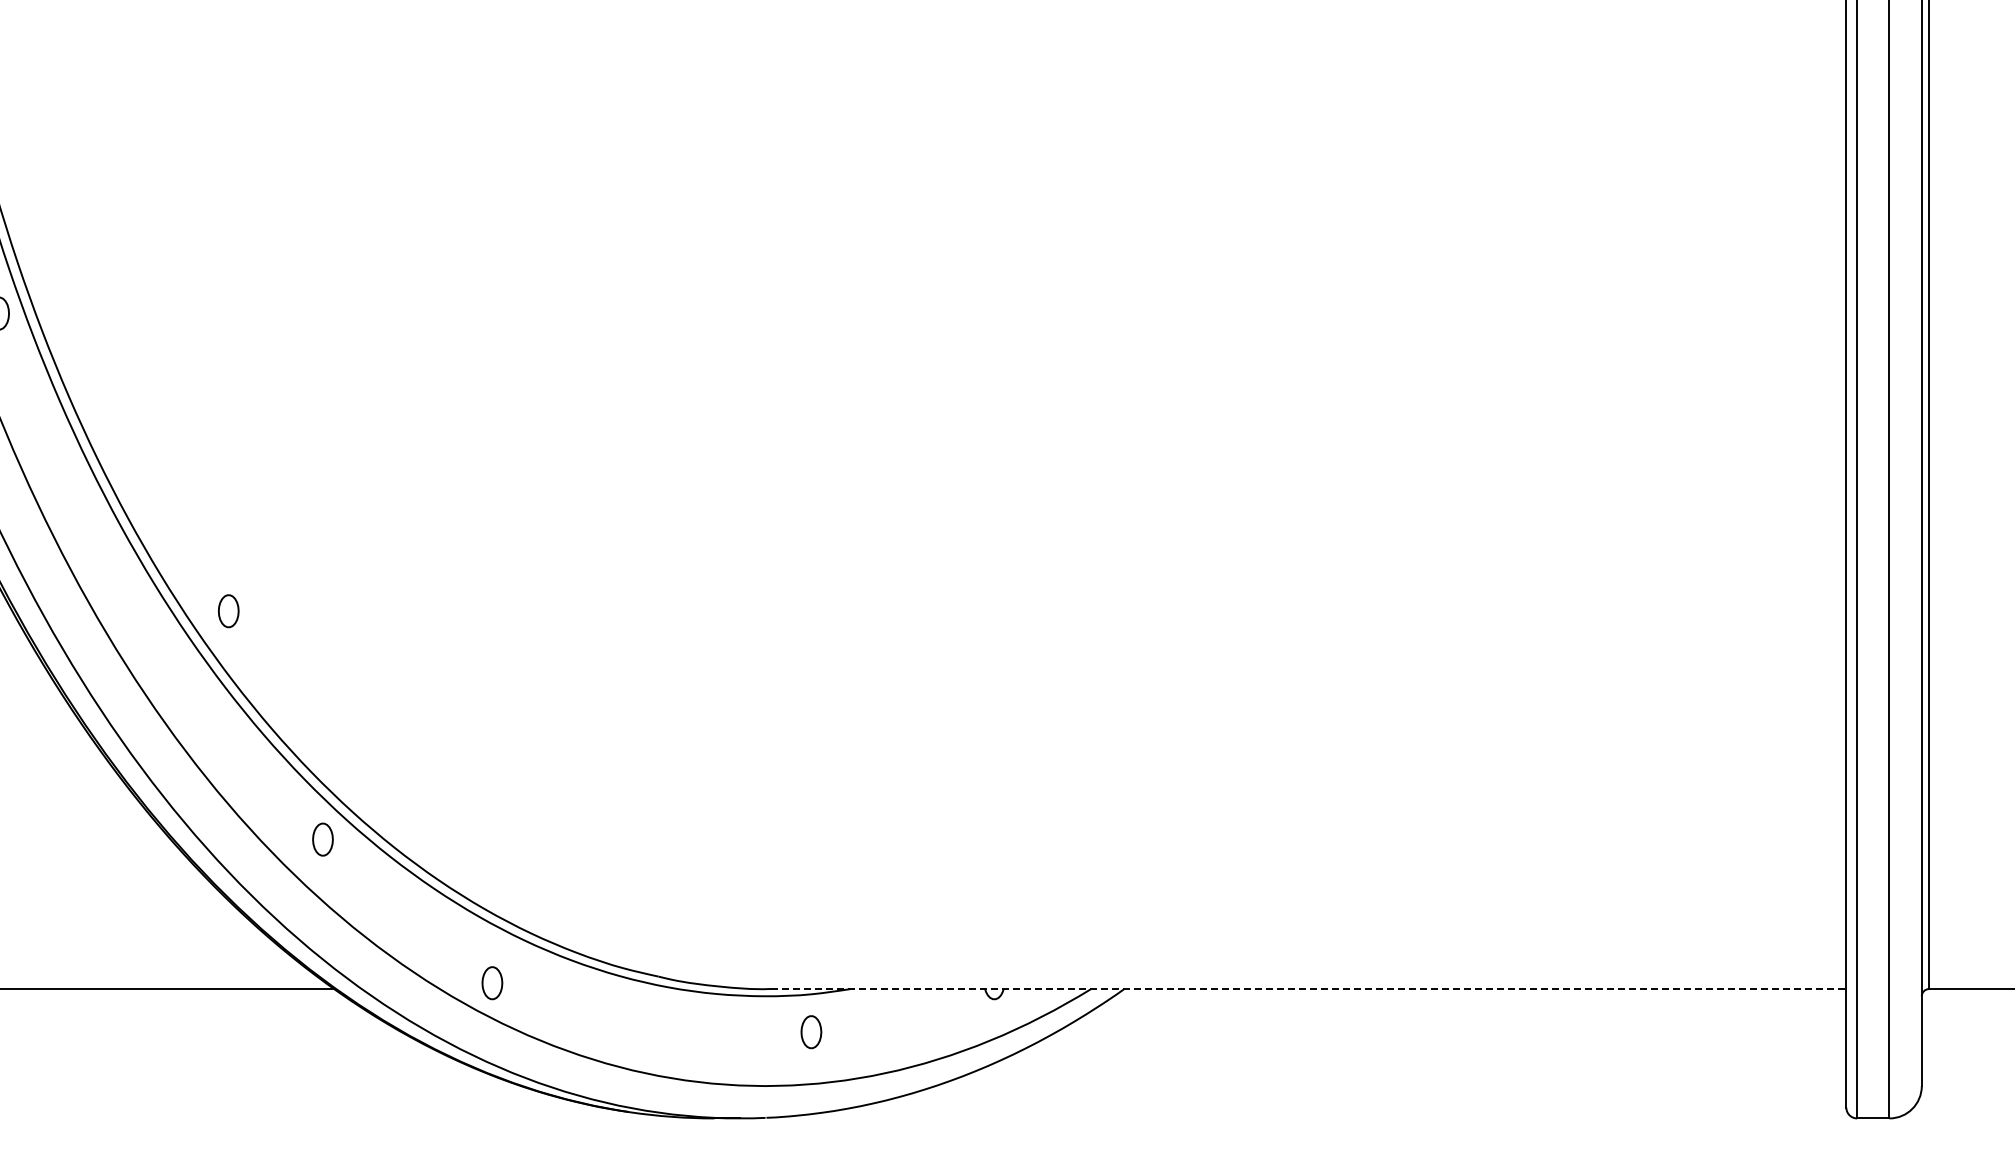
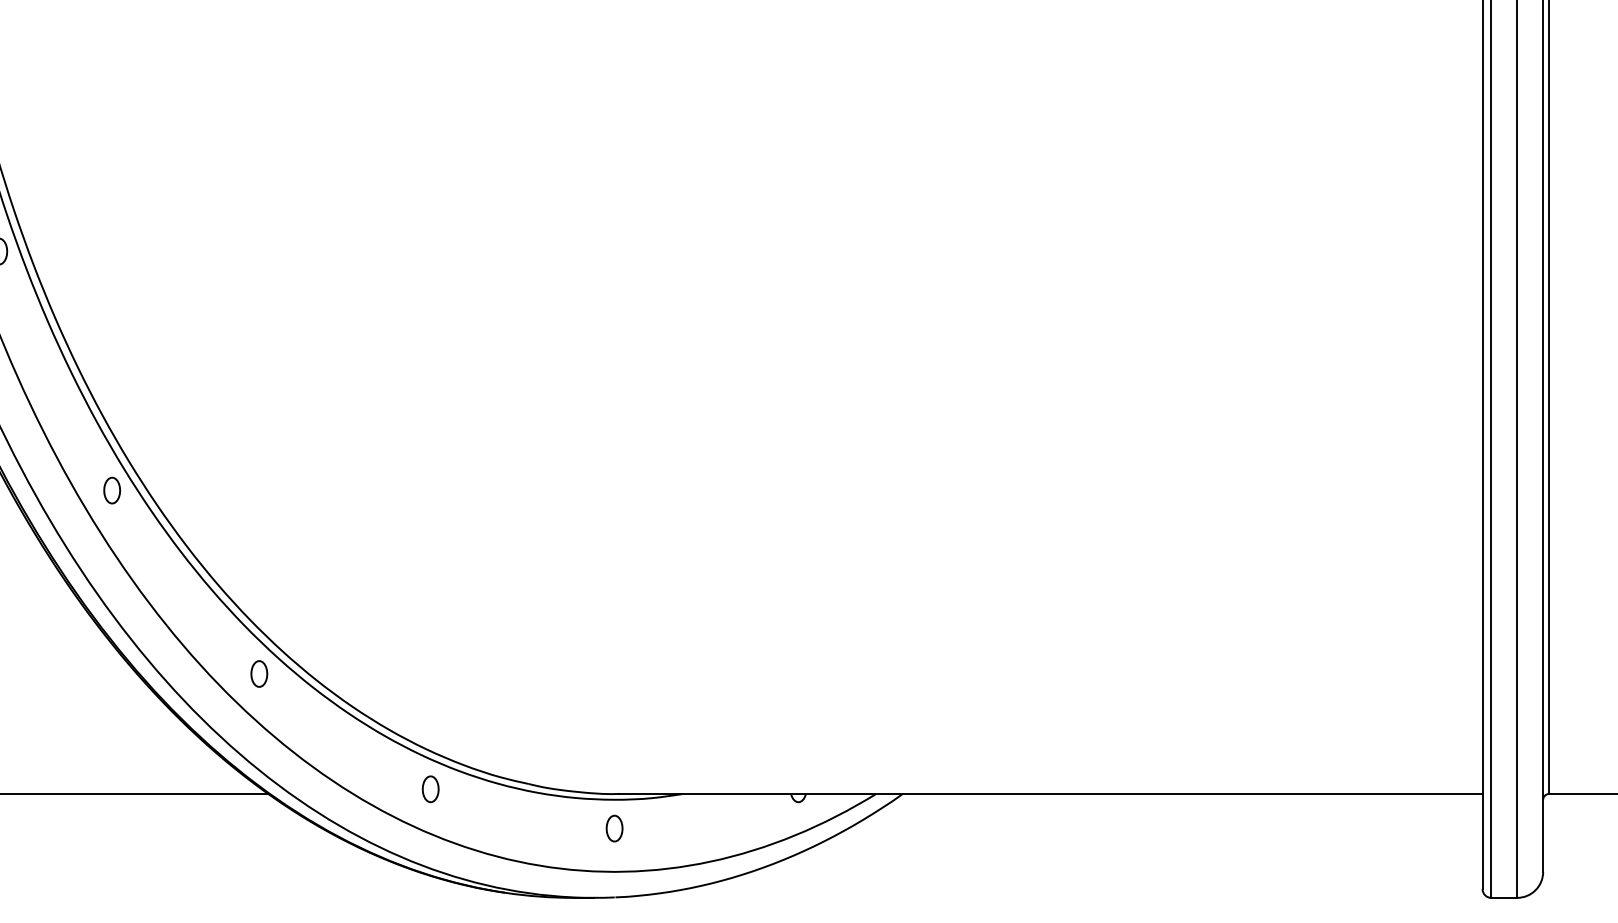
part: (228, 611) -> (111, 490), moved
part: (492, 983) -> (430, 789), moved
line: (1308, 989) -> (1050, 794), dashed -> solid
part: (811, 1032) -> (614, 828), moved

